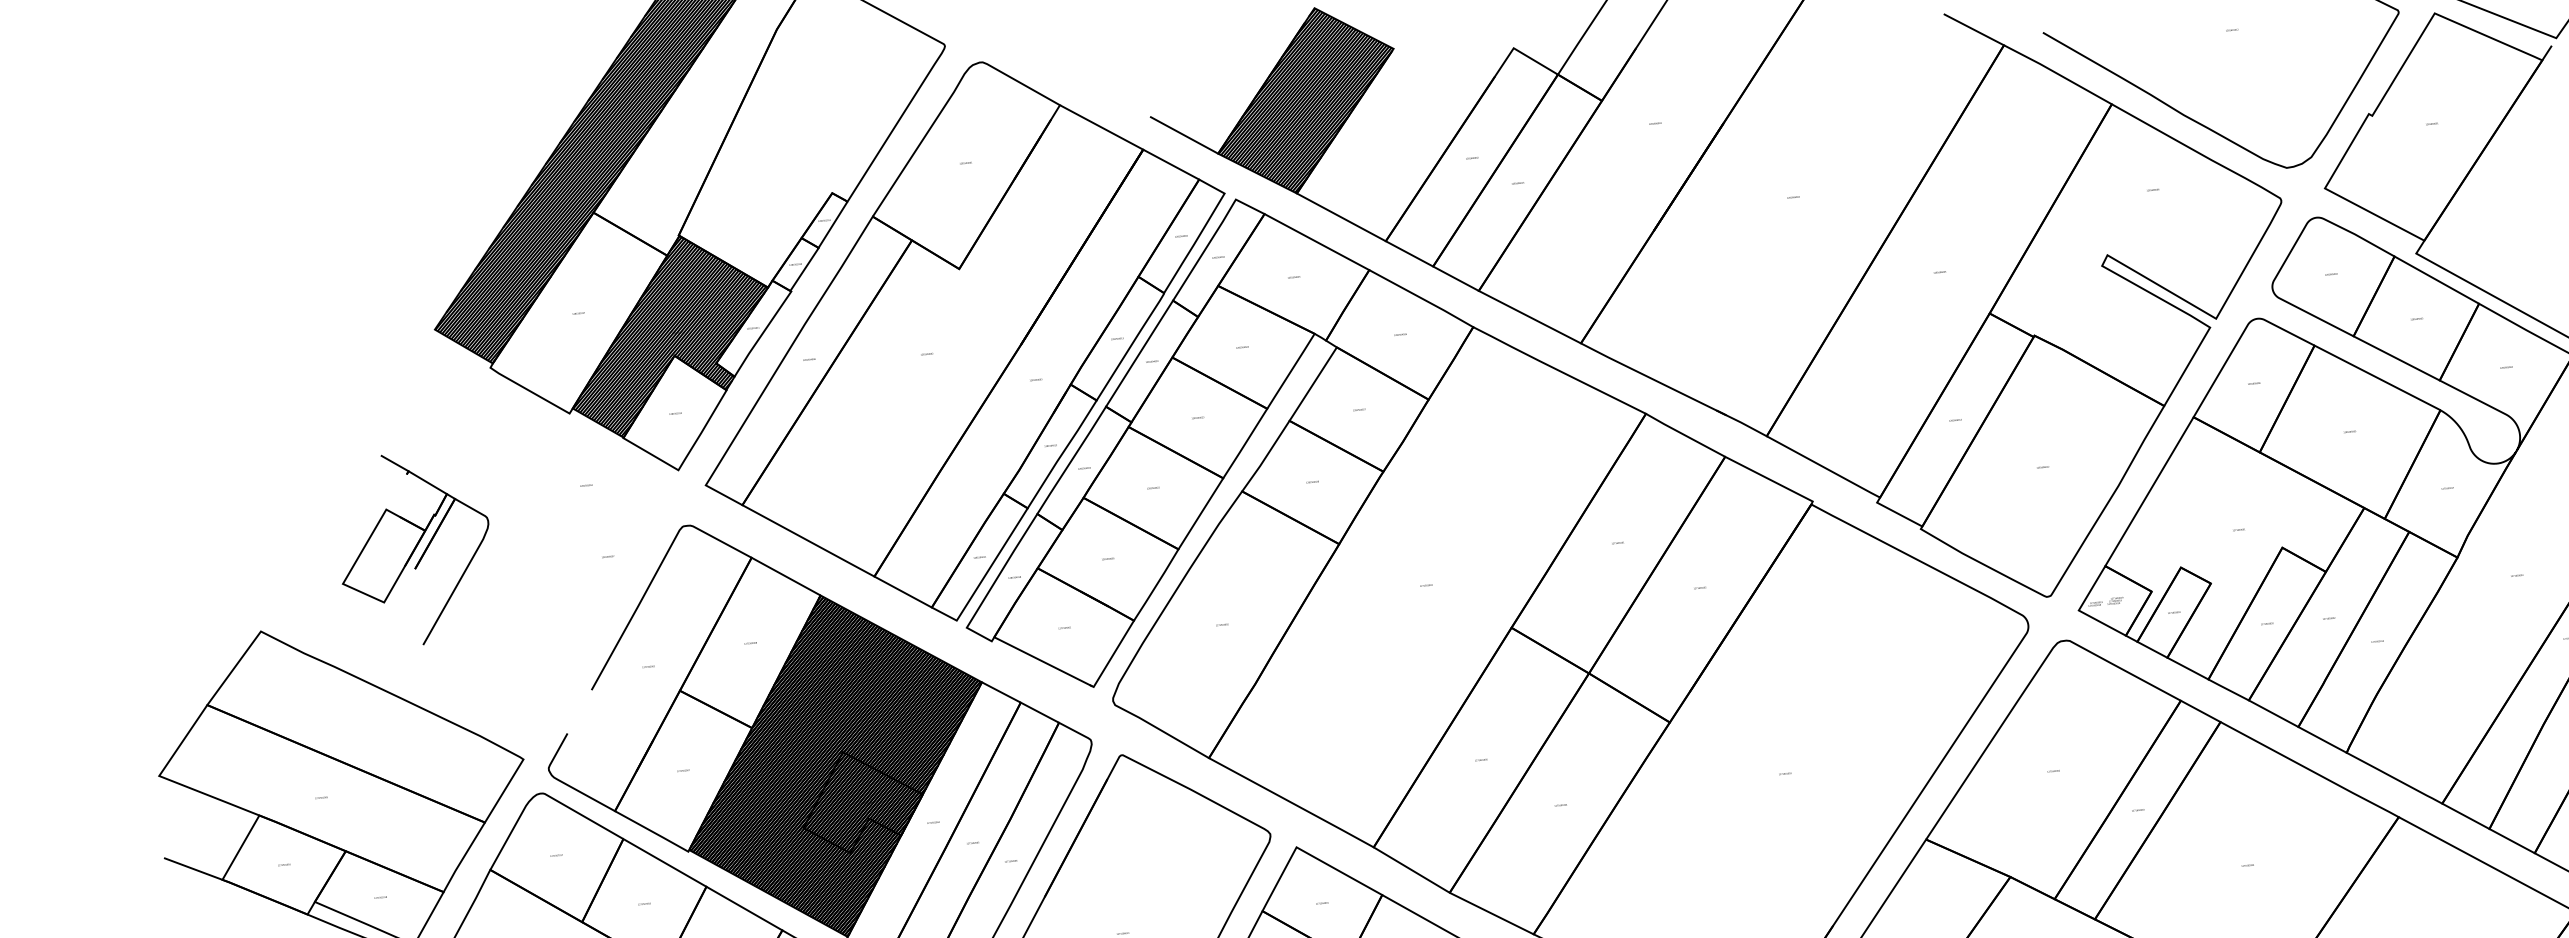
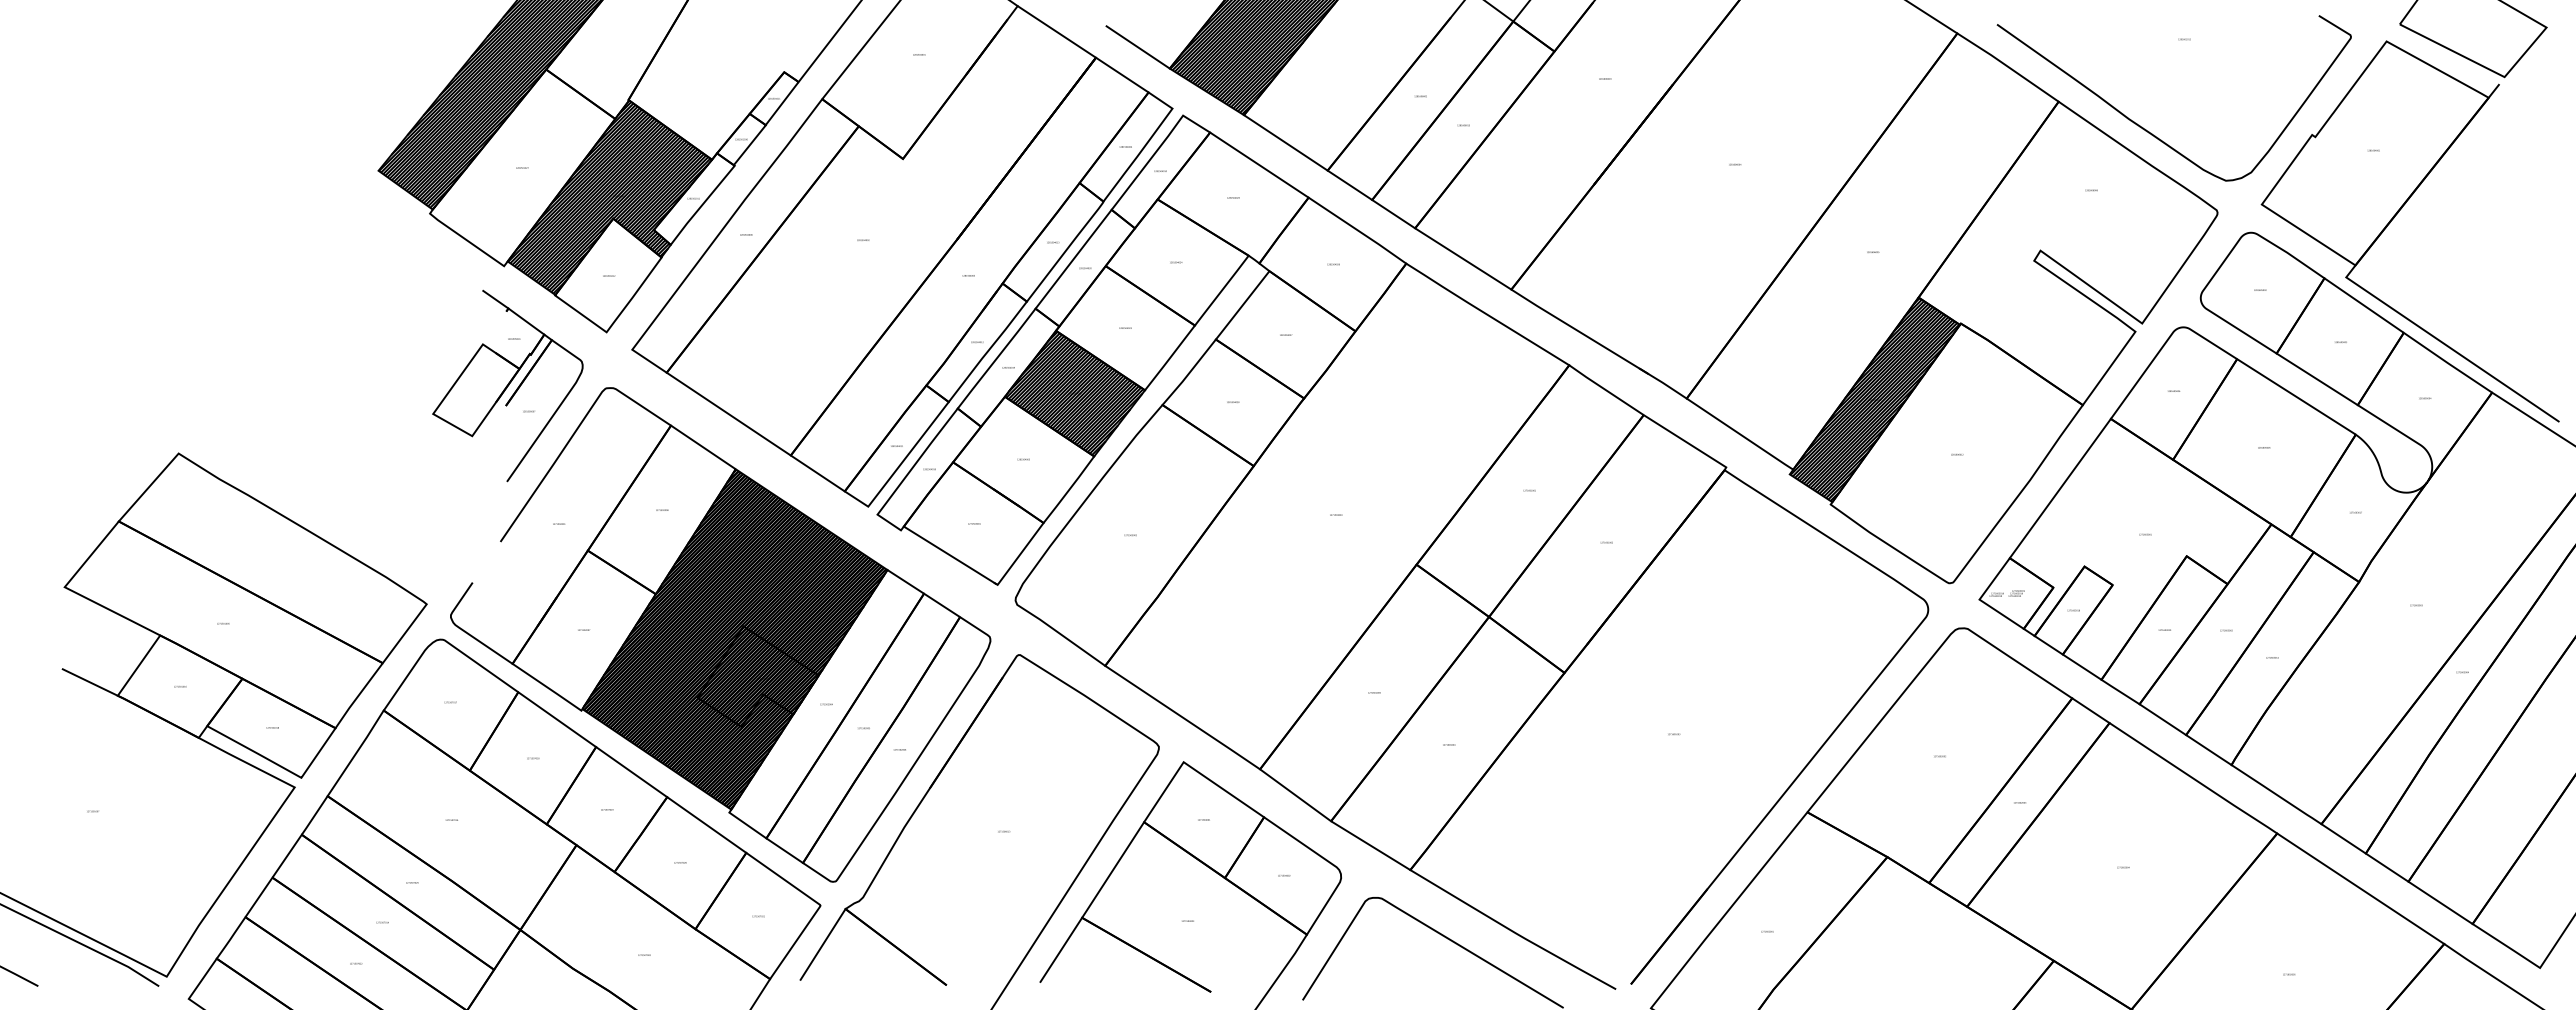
hatch: (1954, 419) -> (1874, 399), added
hatch: (1152, 488) -> (1074, 393), added
part: (414, 548) -> (507, 385), moved

